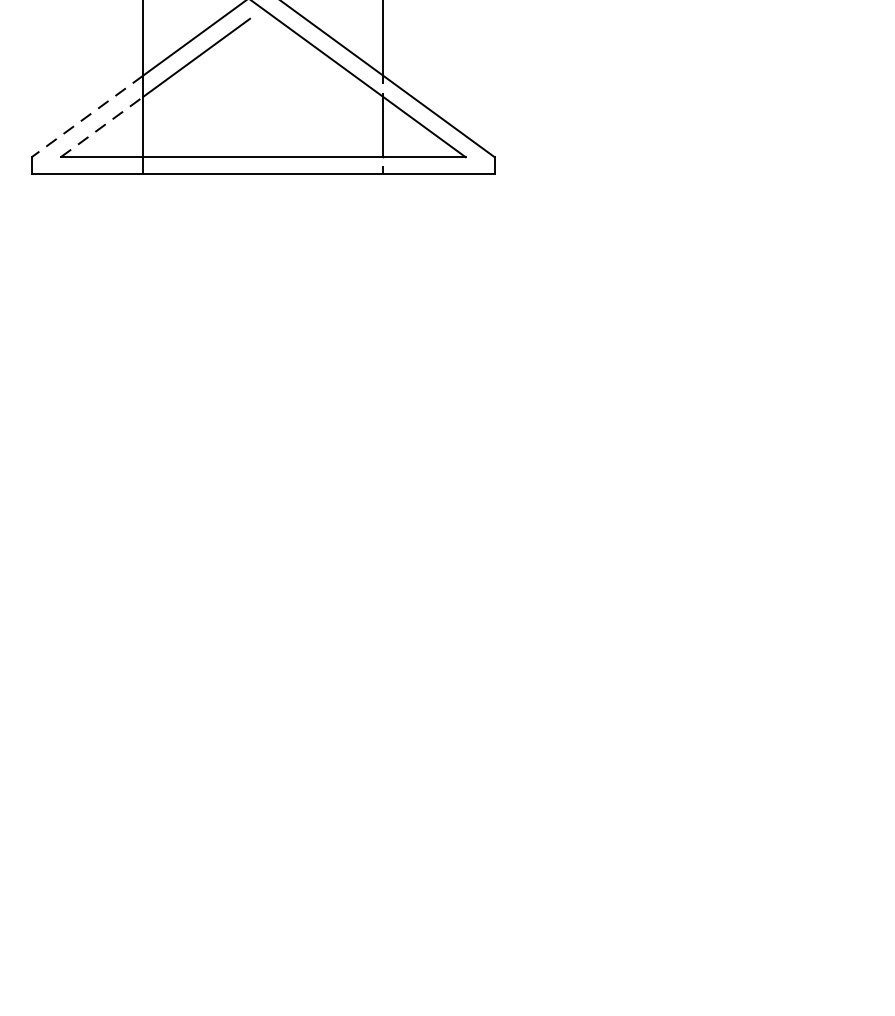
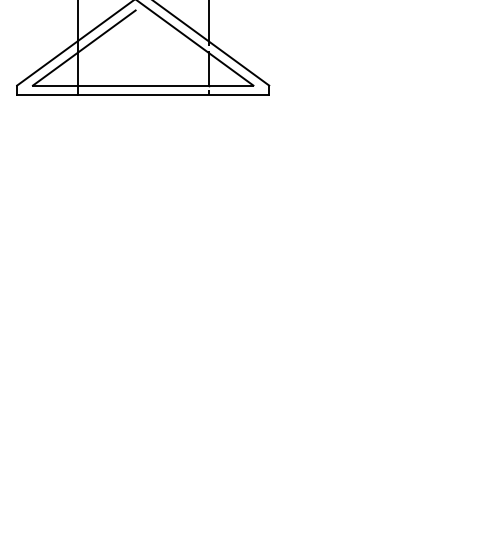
line: (87, 116) -> (47, 63), dashed -> solid
line: (102, 127) -> (55, 69), dashed -> solid

